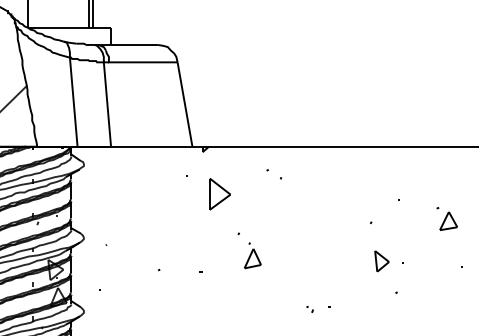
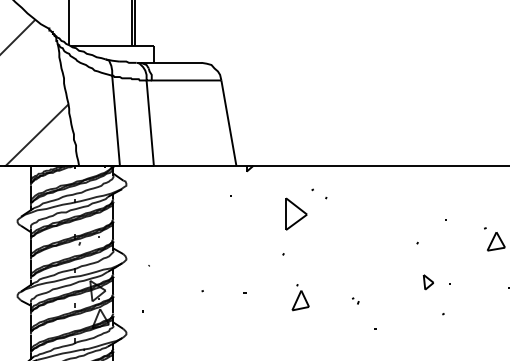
part: (220, 193) -> (296, 213), moved
part: (252, 255) -> (300, 297), moved
part: (381, 261) -> (428, 282), size x0.7
part: (309, 308) -> (355, 300), moved

